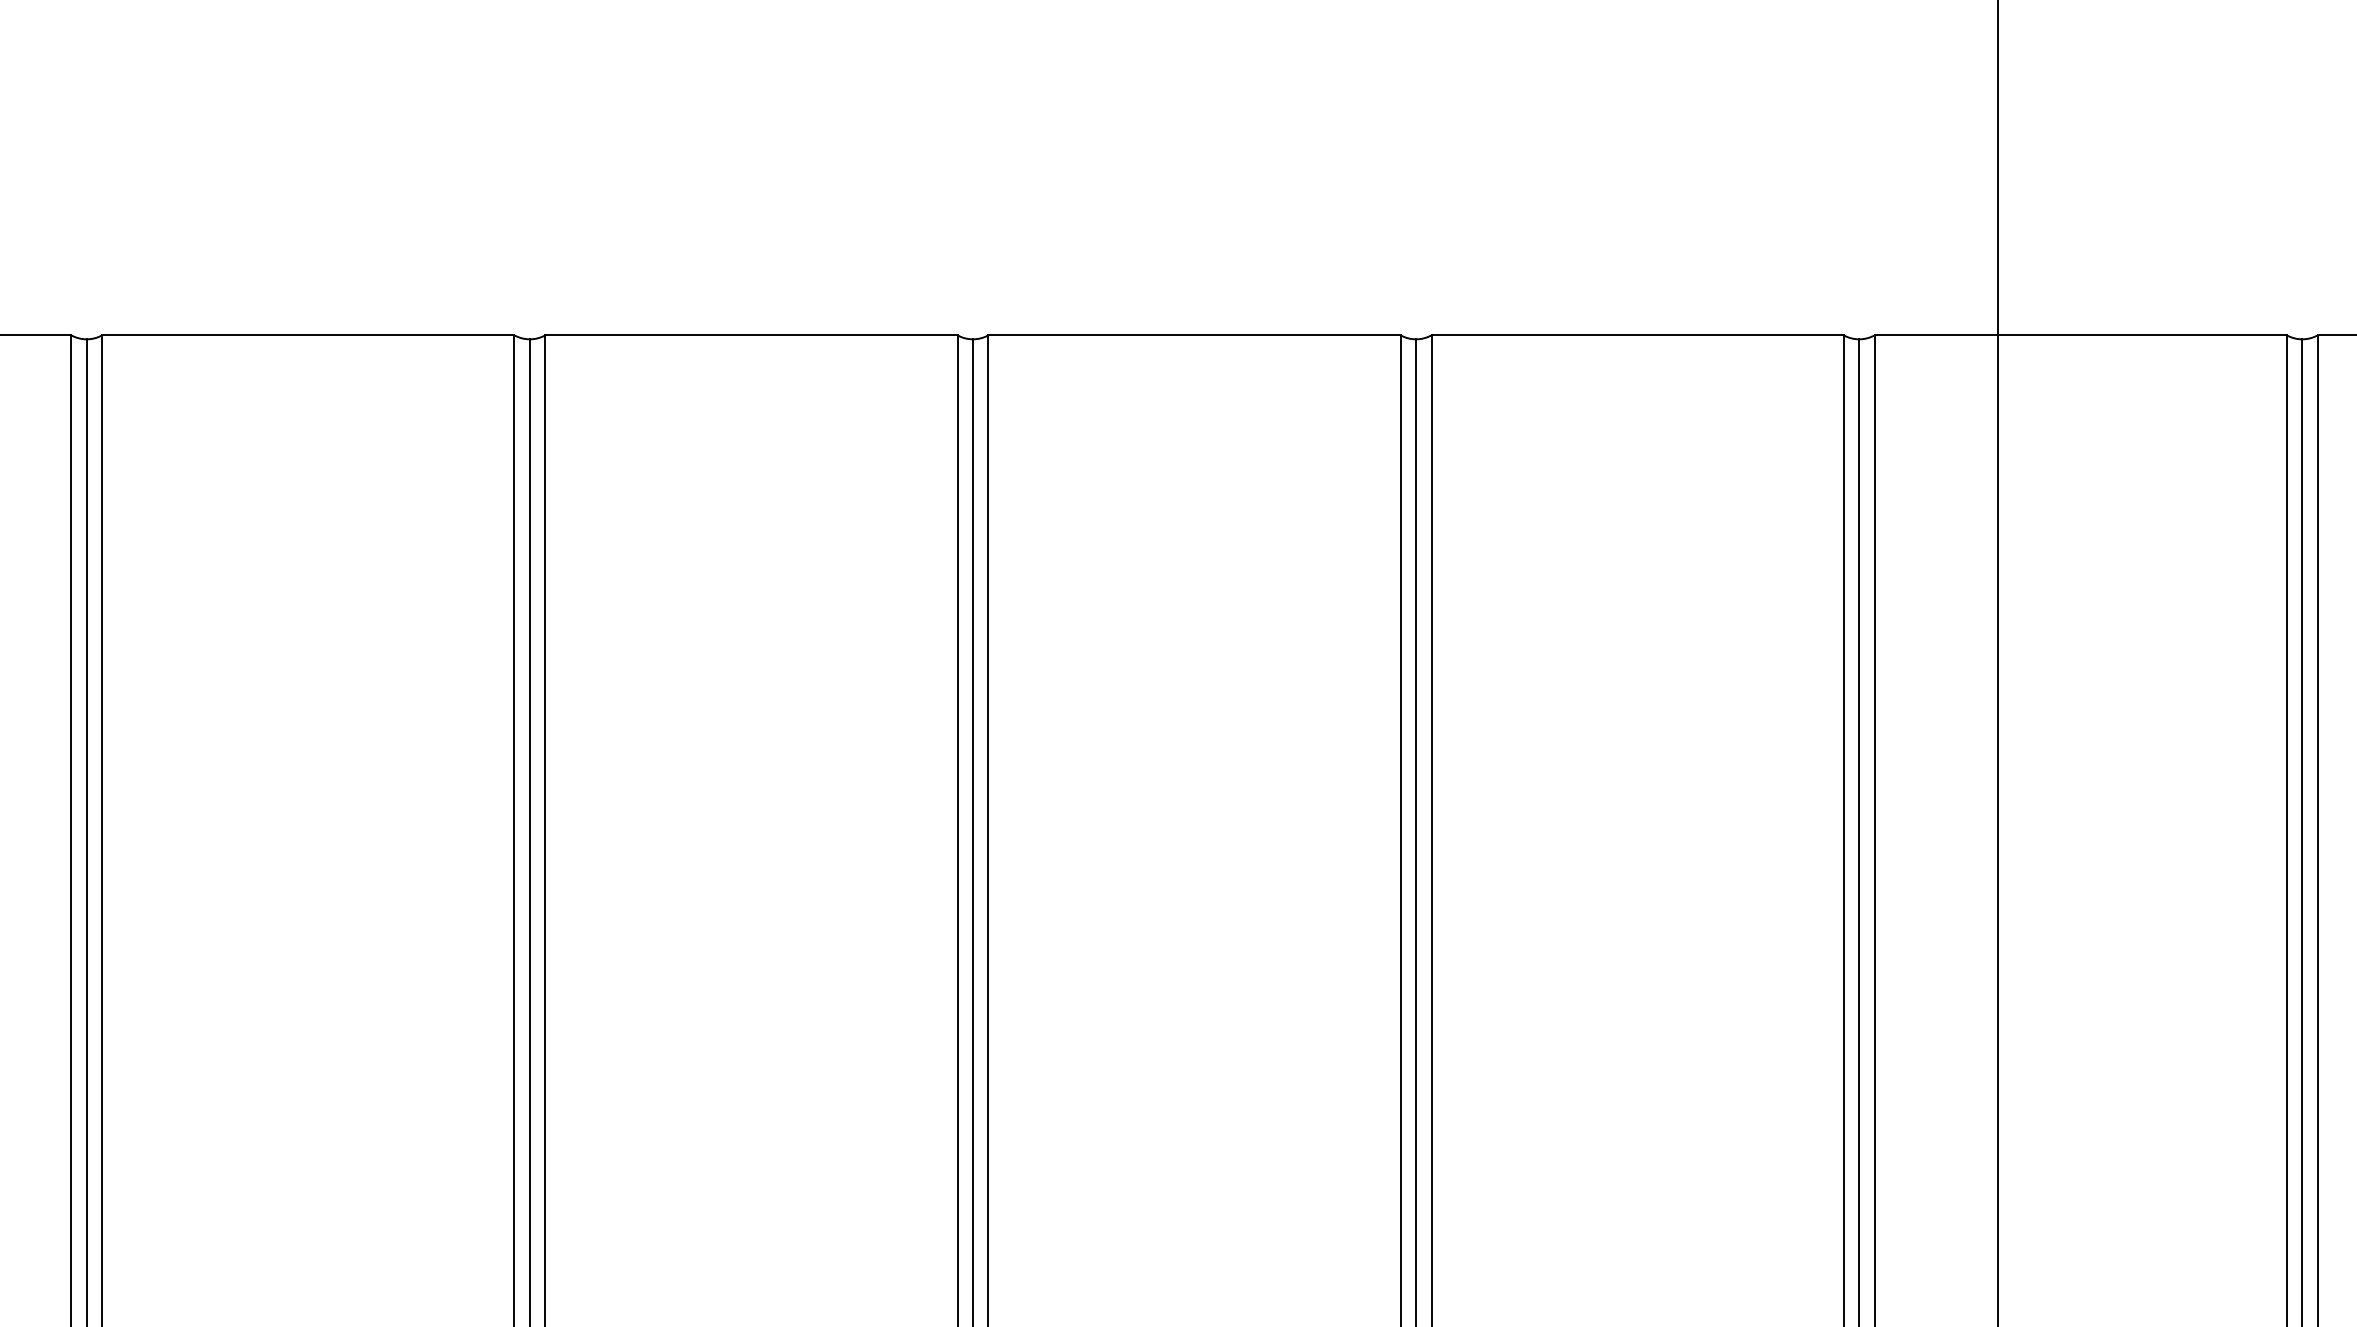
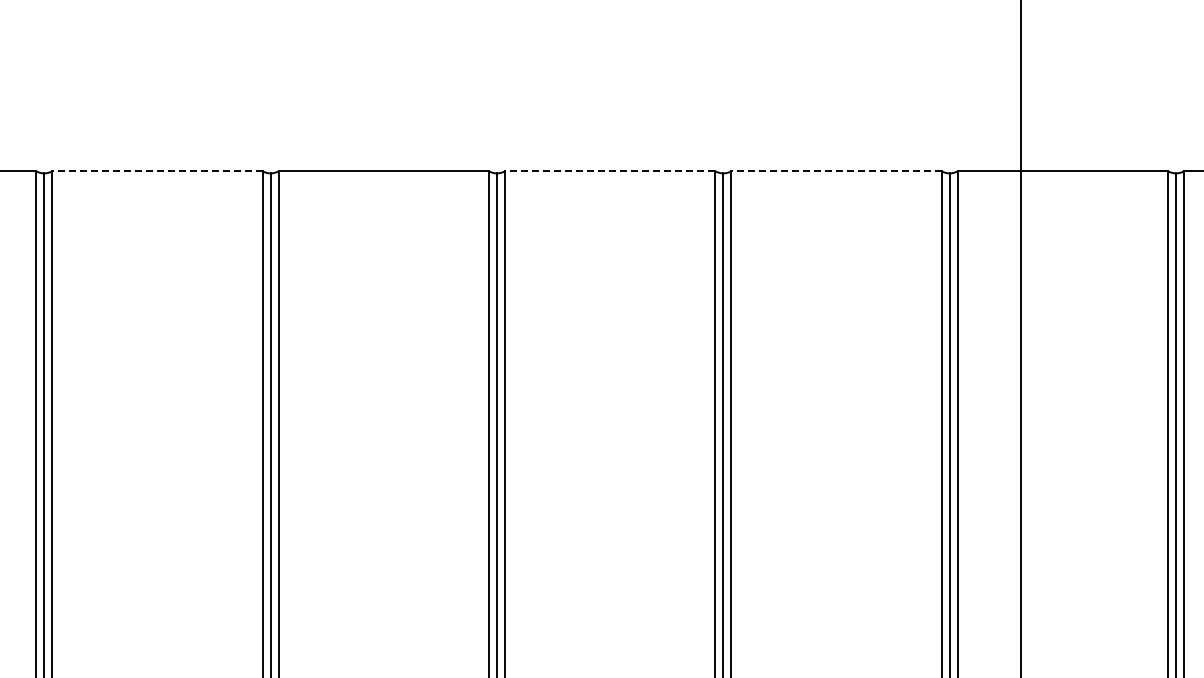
line: (306, 335) -> (156, 171), solid -> dashed
line: (1193, 335) -> (609, 171), solid -> dashed
line: (1637, 335) -> (836, 171), solid -> dashed

